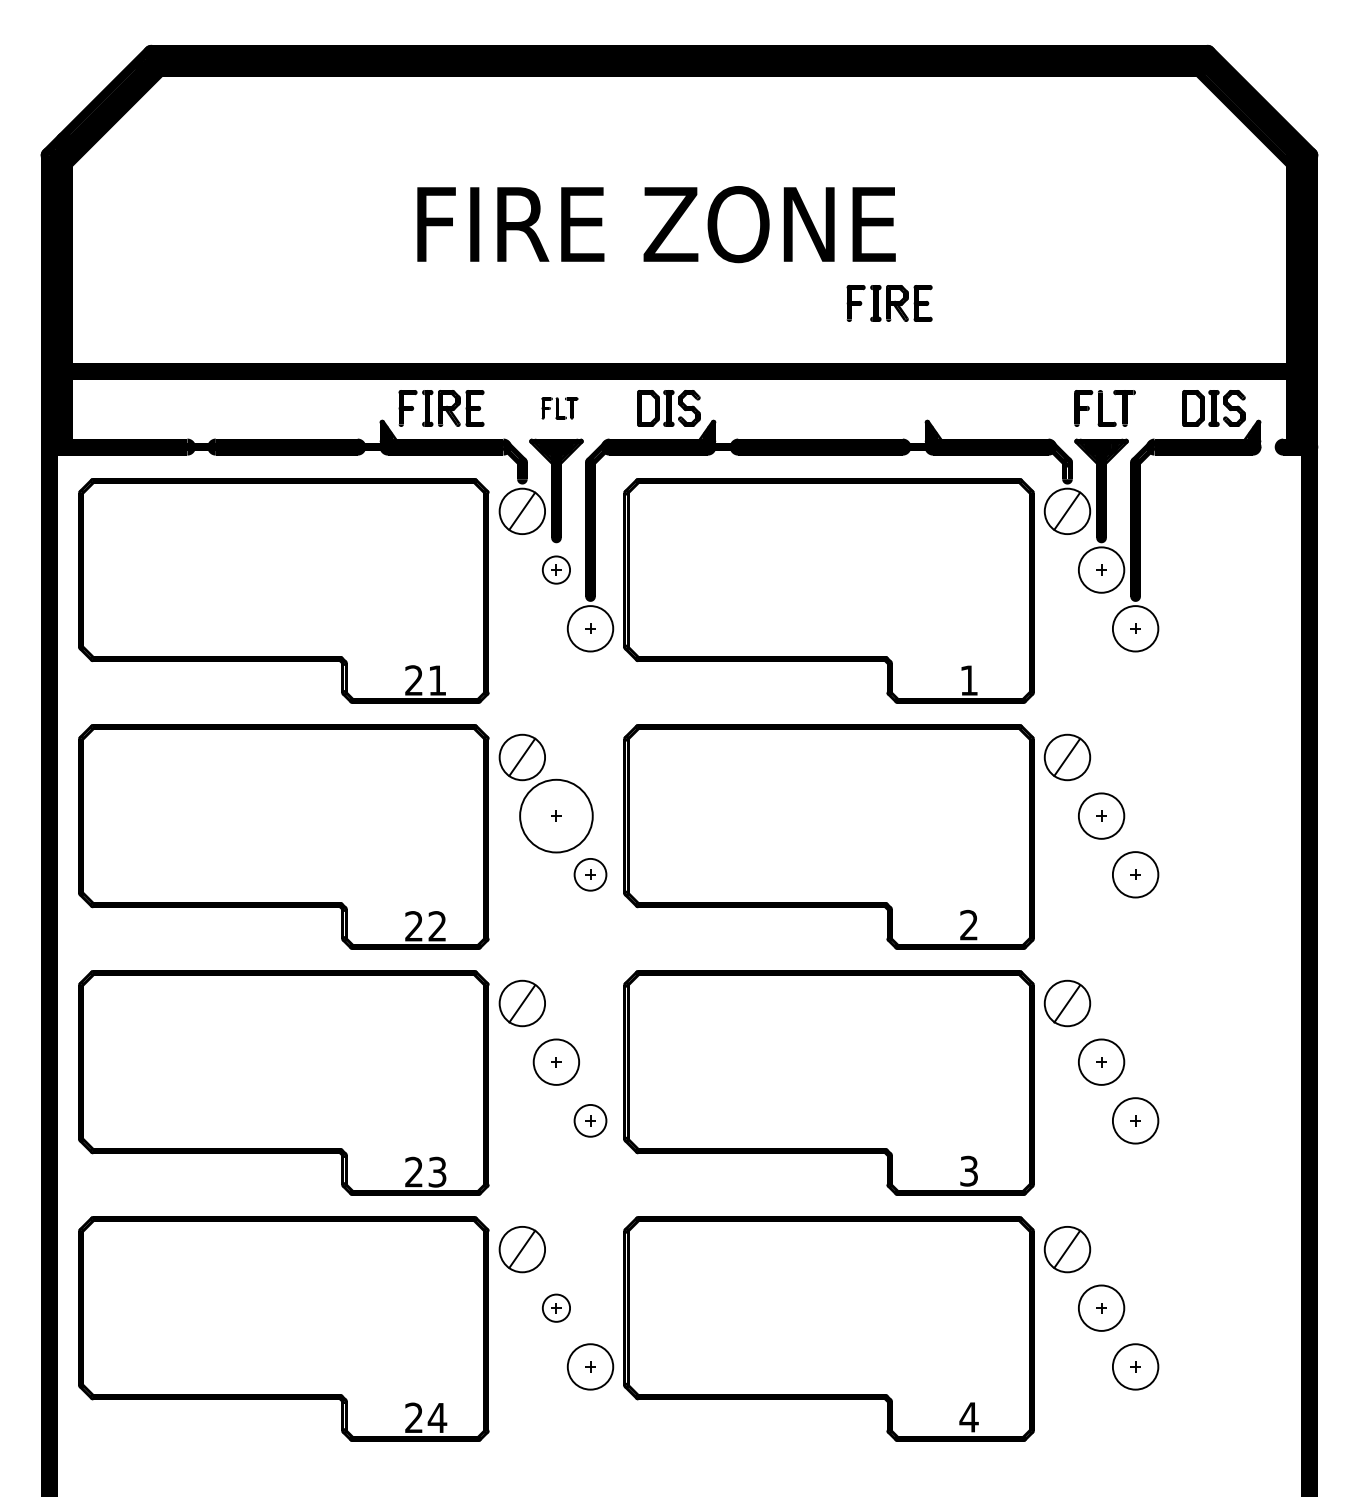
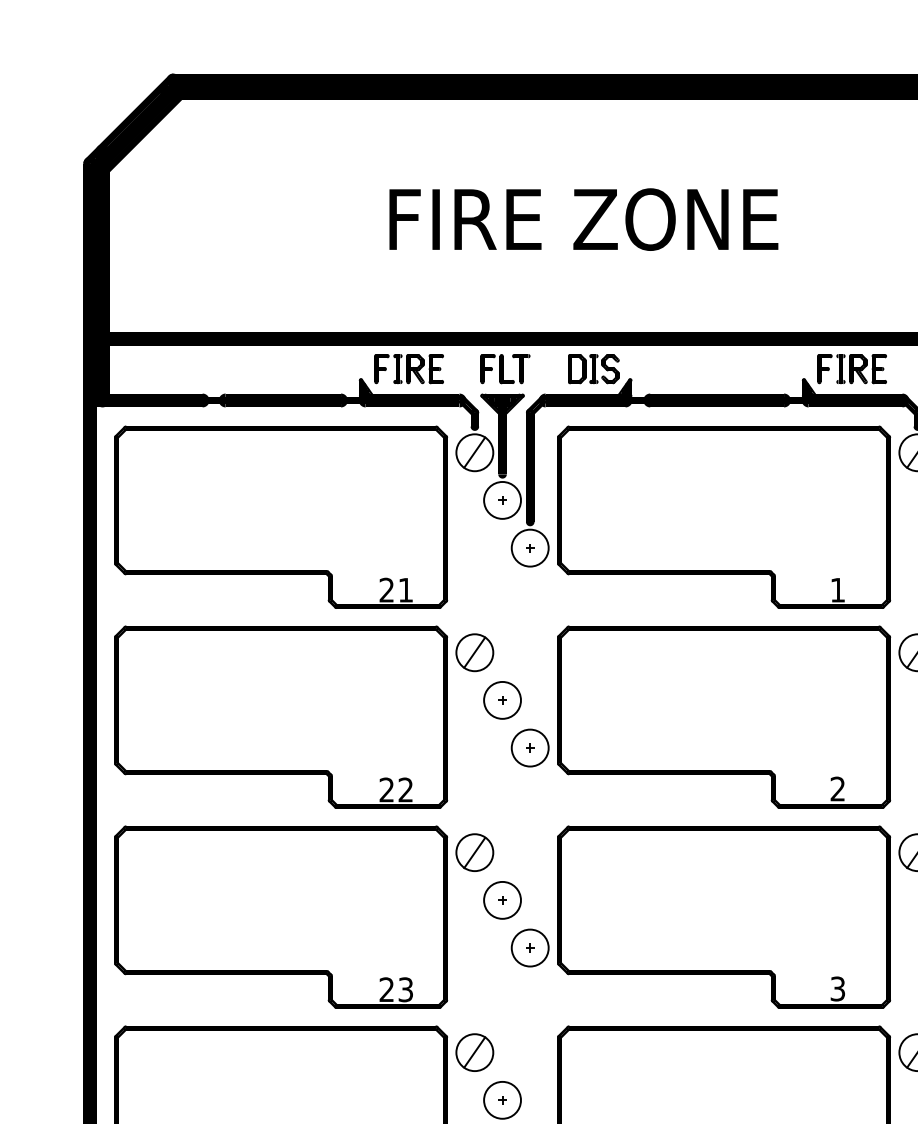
part: (889, 303) -> (852, 369), moved
part: (559, 408) -> (505, 369), size x1.67
circle: (556, 569) -> (502, 499), size x1.67
circle: (556, 815) -> (502, 699), size x0.62
circle: (590, 874) -> (530, 747), size x1.43
circle: (590, 1120) -> (530, 947), size x1.43
circle: (556, 1307) -> (502, 1099), size x1.67

